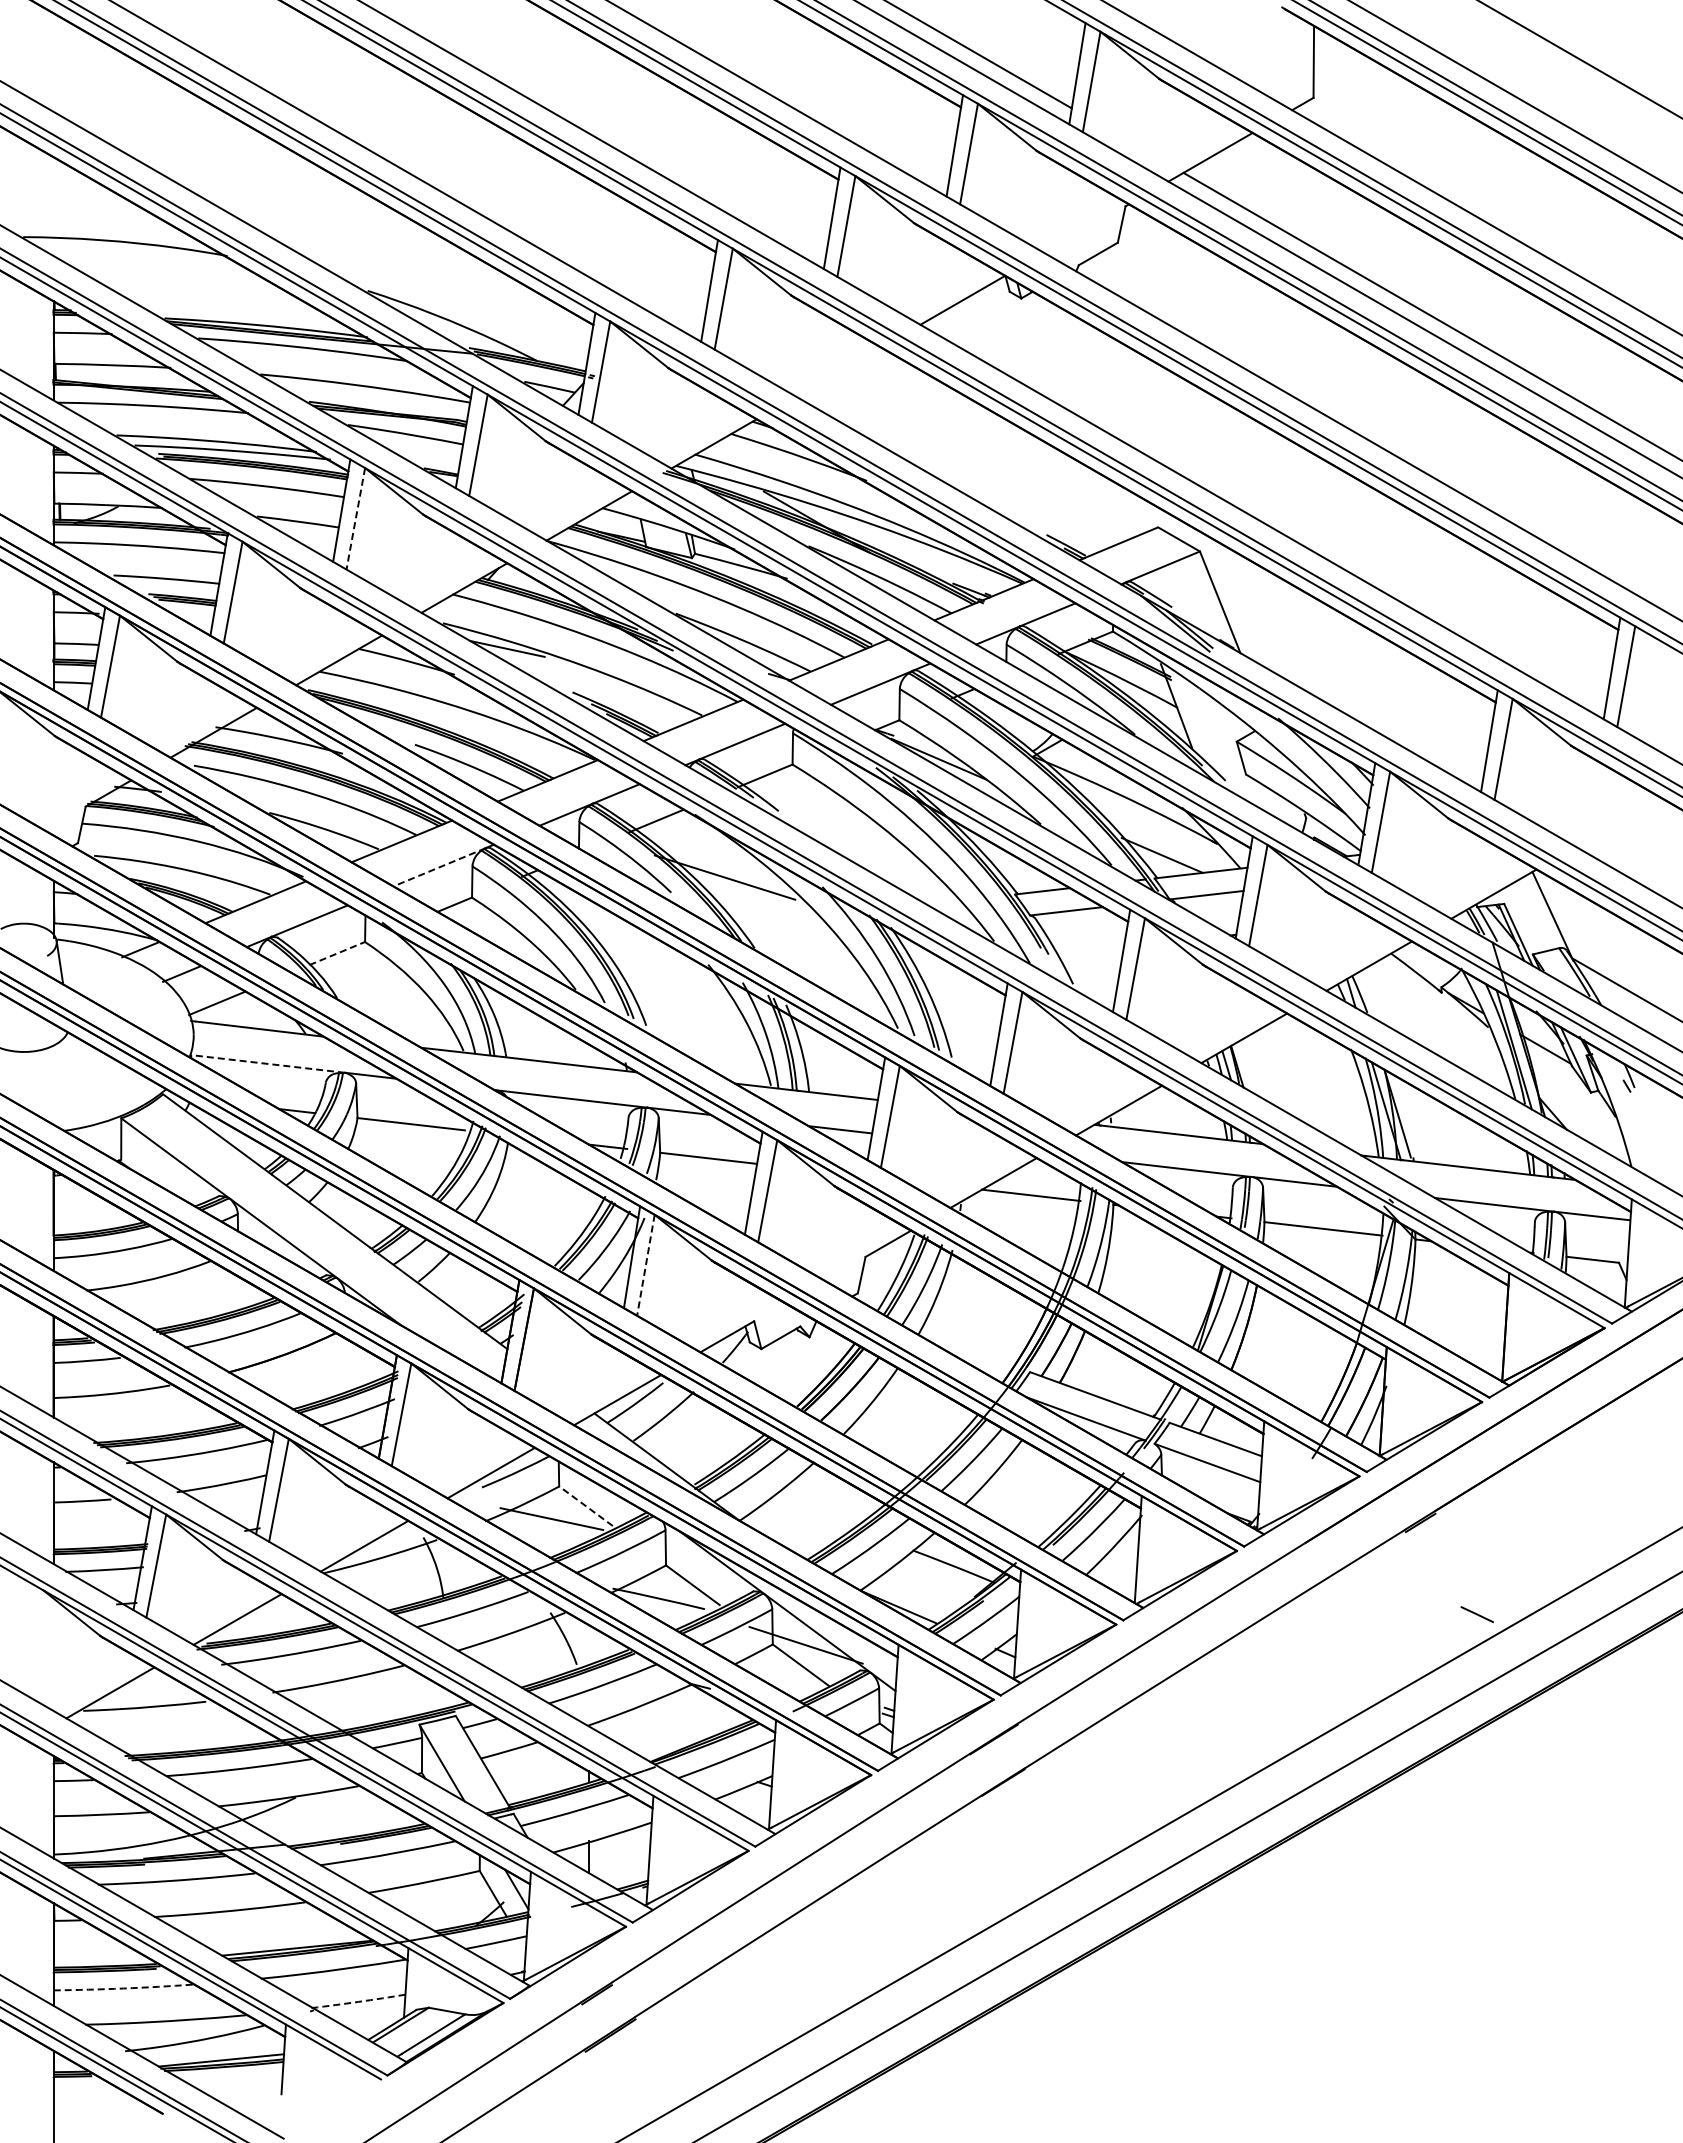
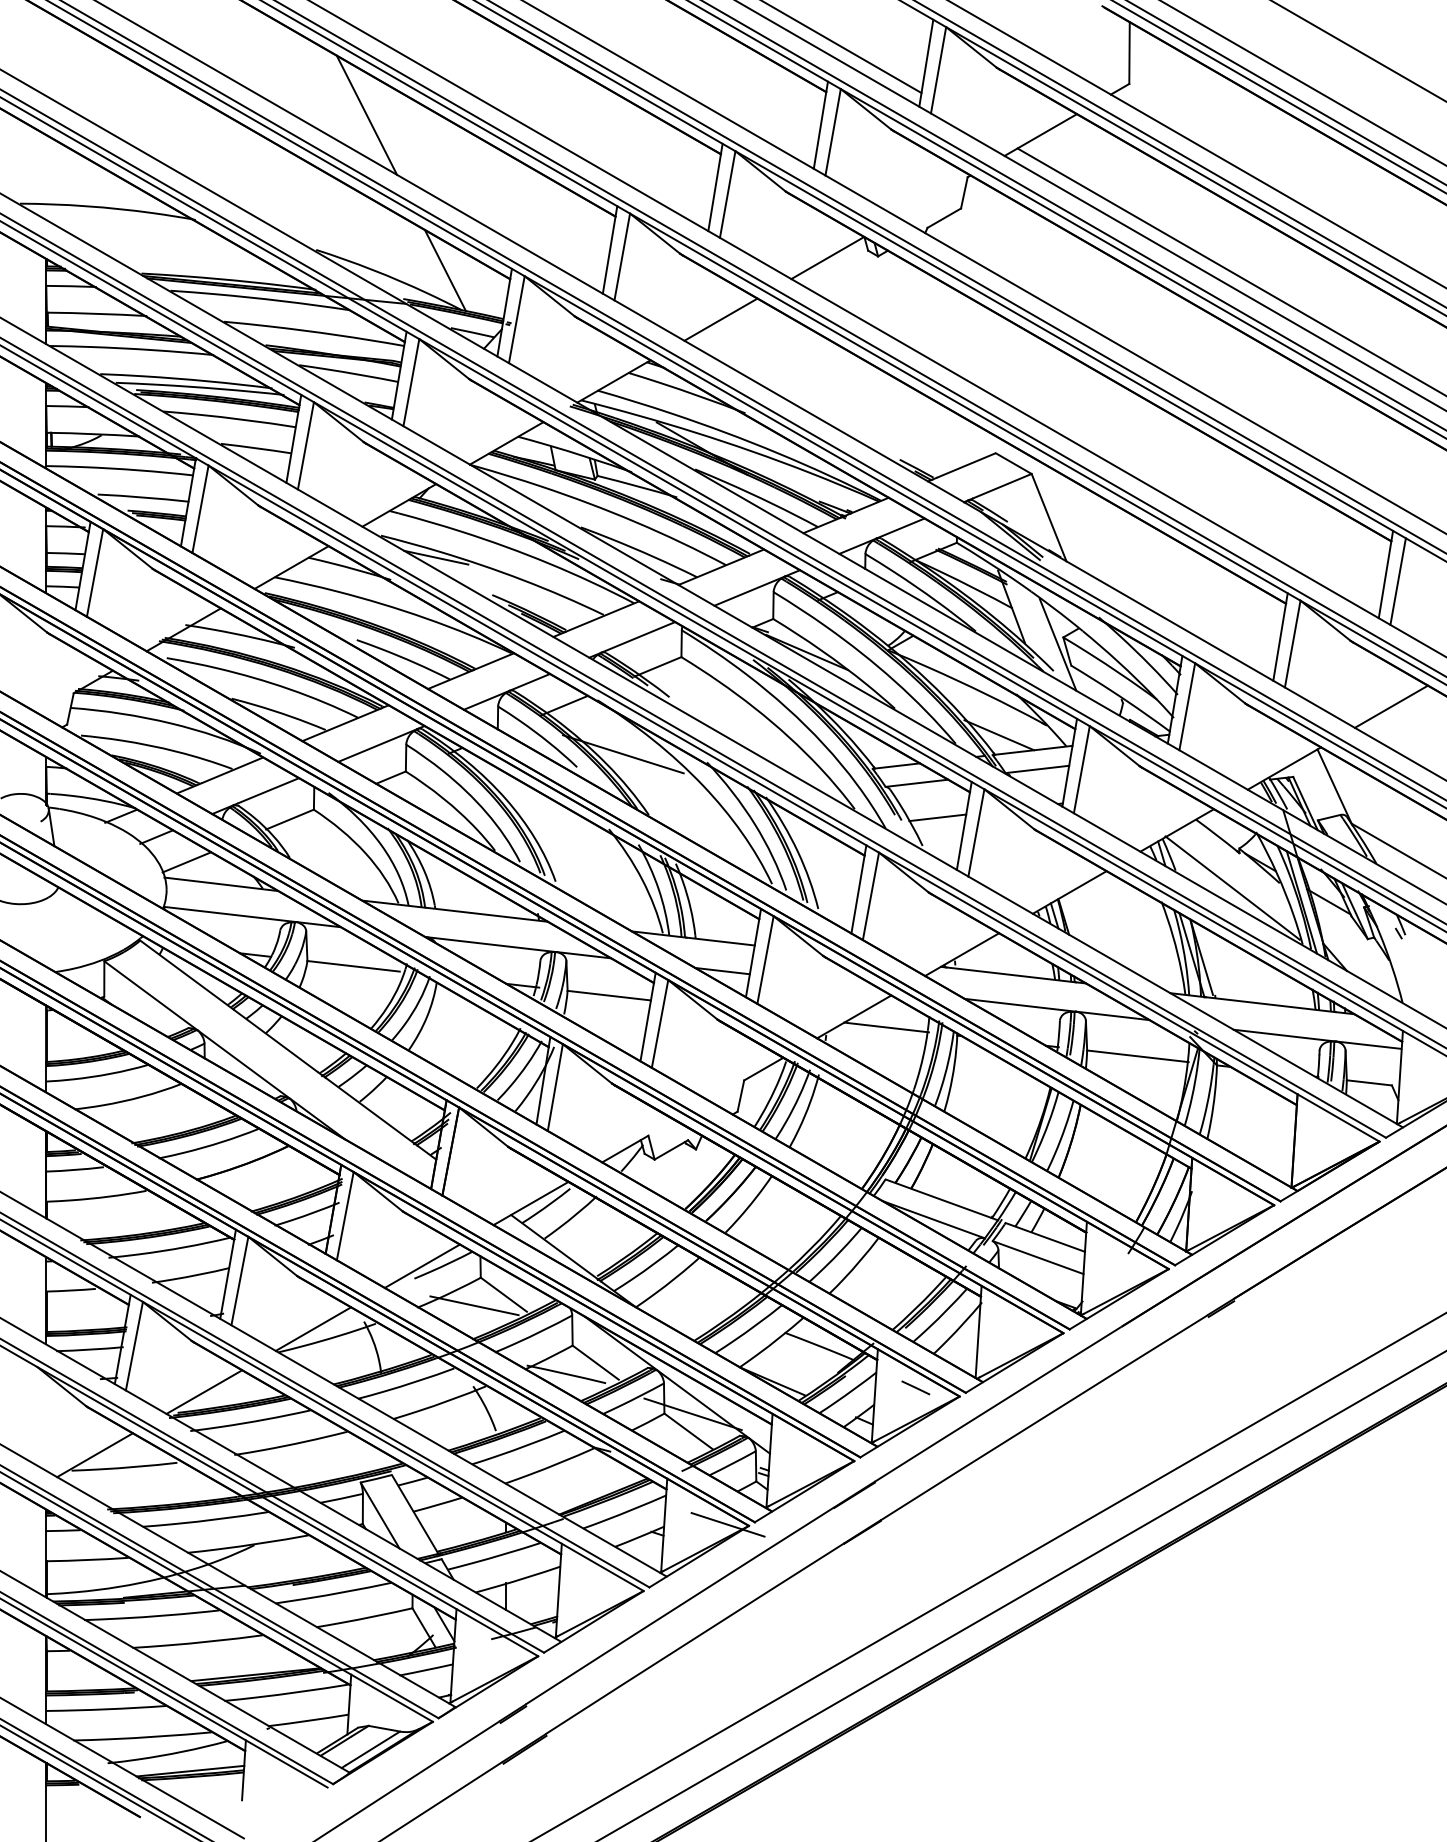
line: (426, 134) -> (366, 115), added
line: (518, 314) -> (445, 270), added
line: (838, 371) -> (720, 319), added
line: (355, 518) -> (305, 445), dashed -> solid
line: (1230, 750) -> (1057, 645), added
line: (1617, 821) -> (1390, 706), added
line: (439, 867) -> (377, 745), dashed -> solid
line: (1090, 951) -> (937, 817), added
line: (337, 953) -> (290, 819), dashed -> solid
line: (1433, 1033) -> (1232, 888), added
line: (267, 1063) -> (230, 914), dashed -> solid
line: (645, 1265) -> (554, 1087), dashed -> solid
line: (585, 1505) -> (503, 1294), dashed -> solid
line: (1476, 1614) -> (915, 1387), moved
line: (846, 1773) -> (727, 1524), added
arc: (123, 1988) -> (106, 1709), dashed -> solid
arc: (358, 2001) -> (308, 1720), dashed -> solid

